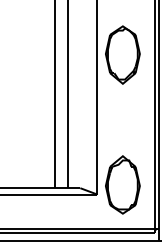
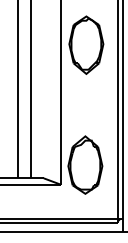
part: (122, 184) -> (85, 164), moved

